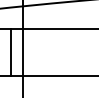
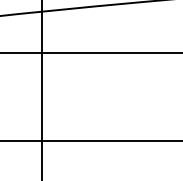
line: (10, 52) -> (19, 96), removed

